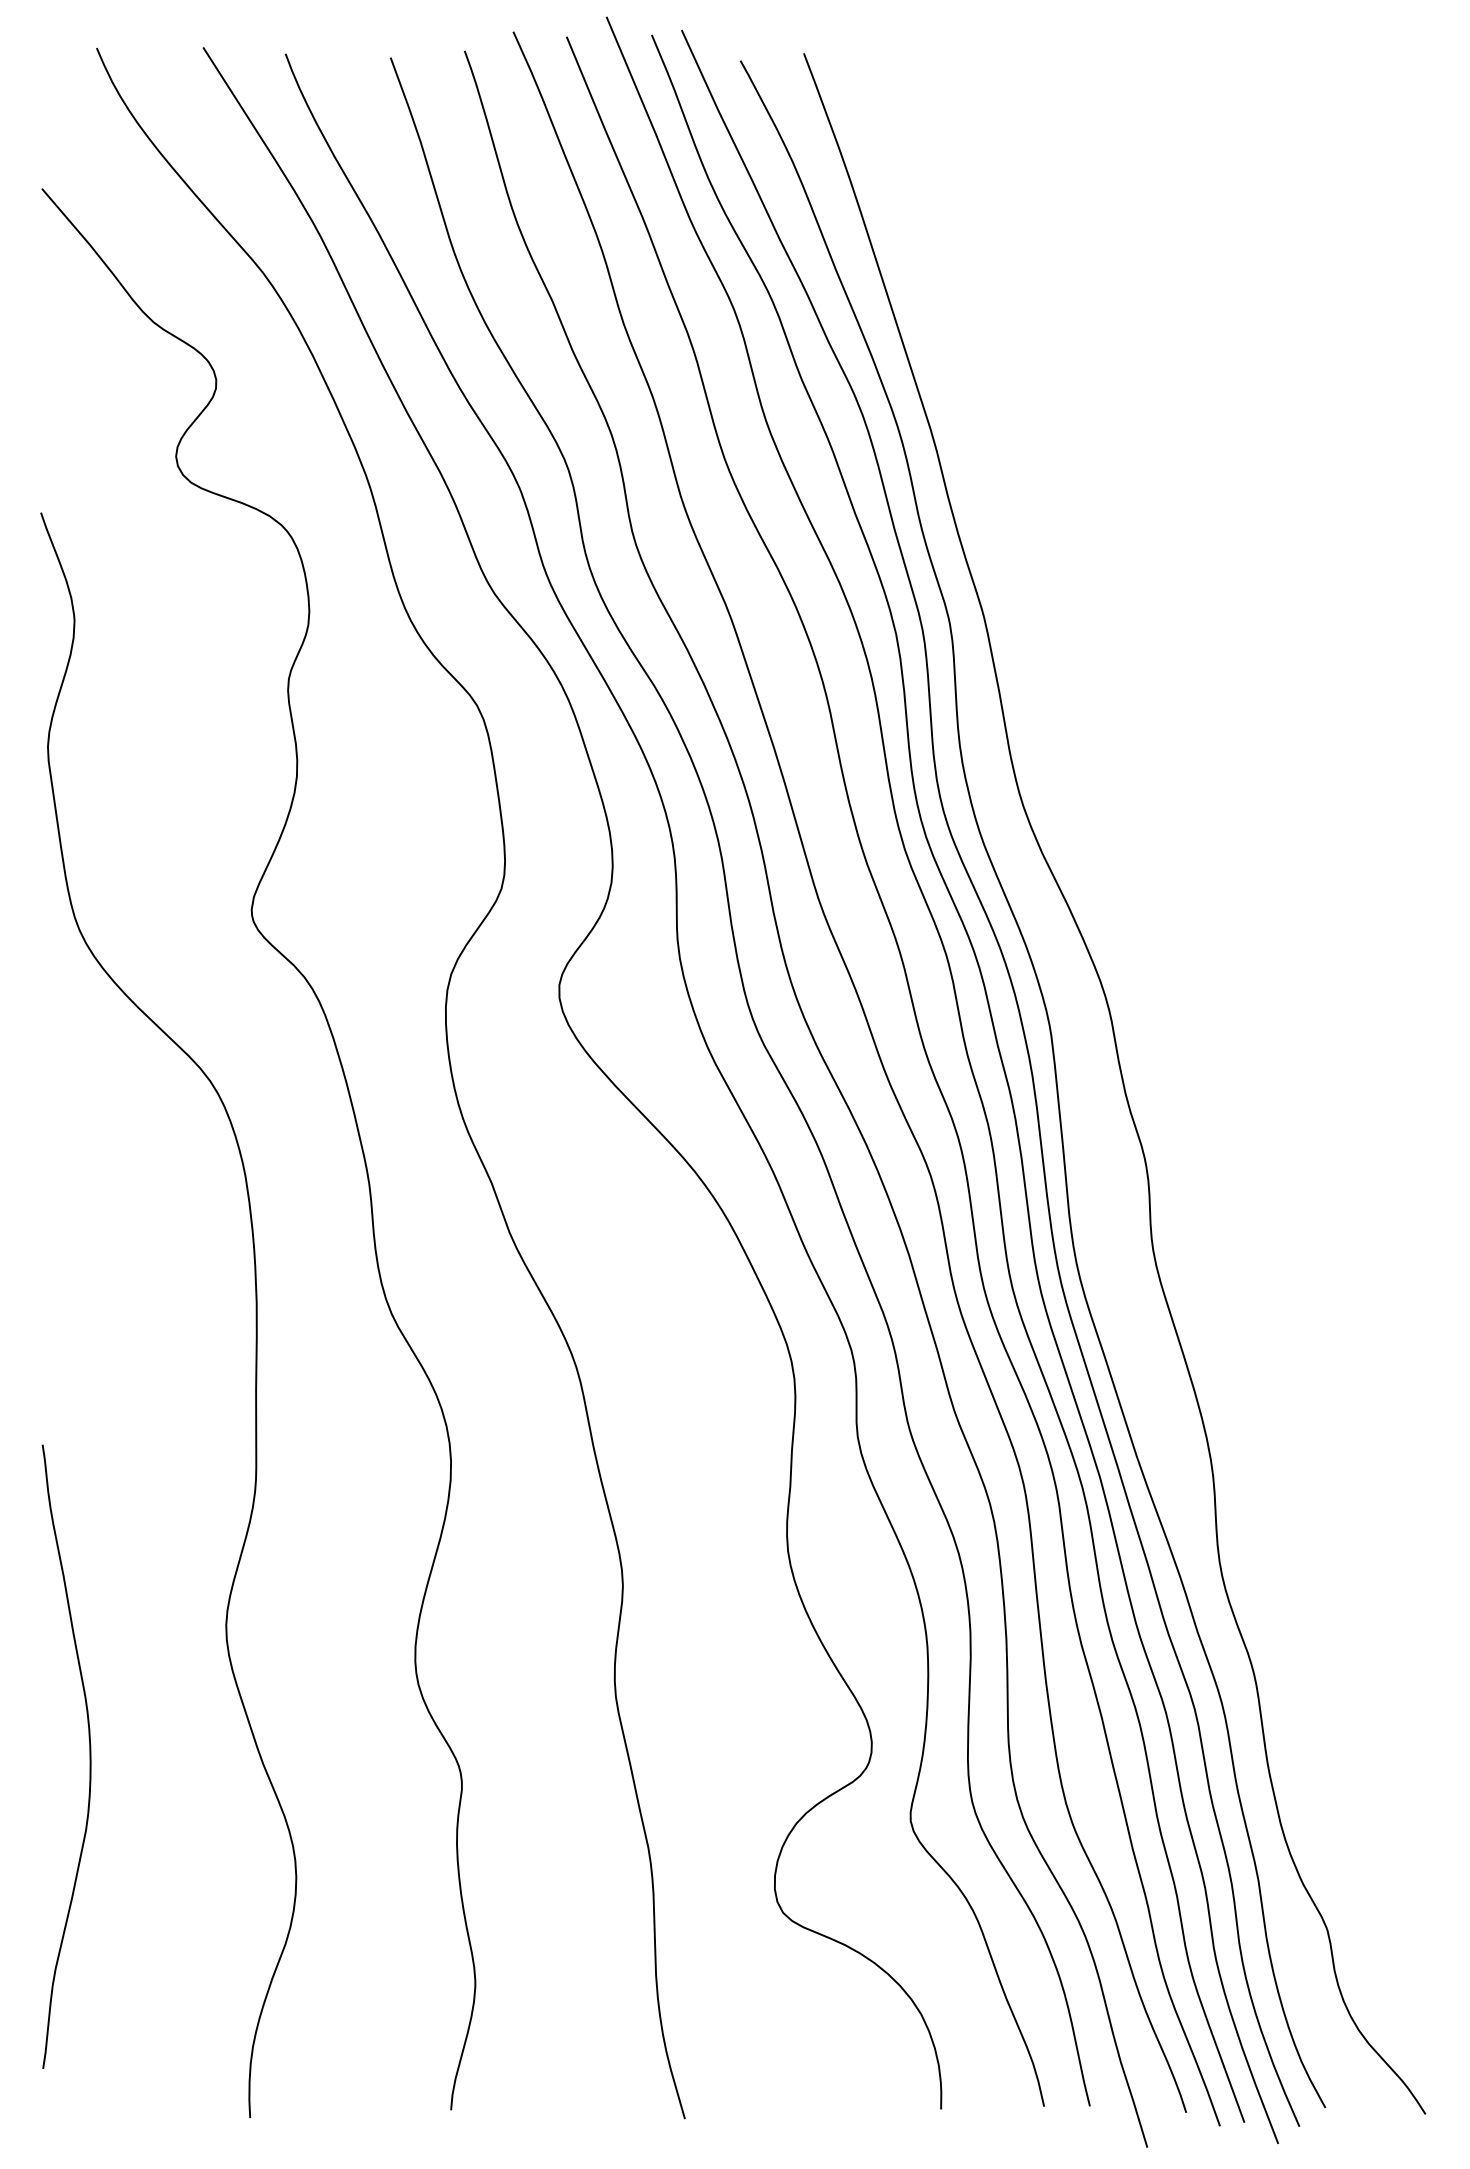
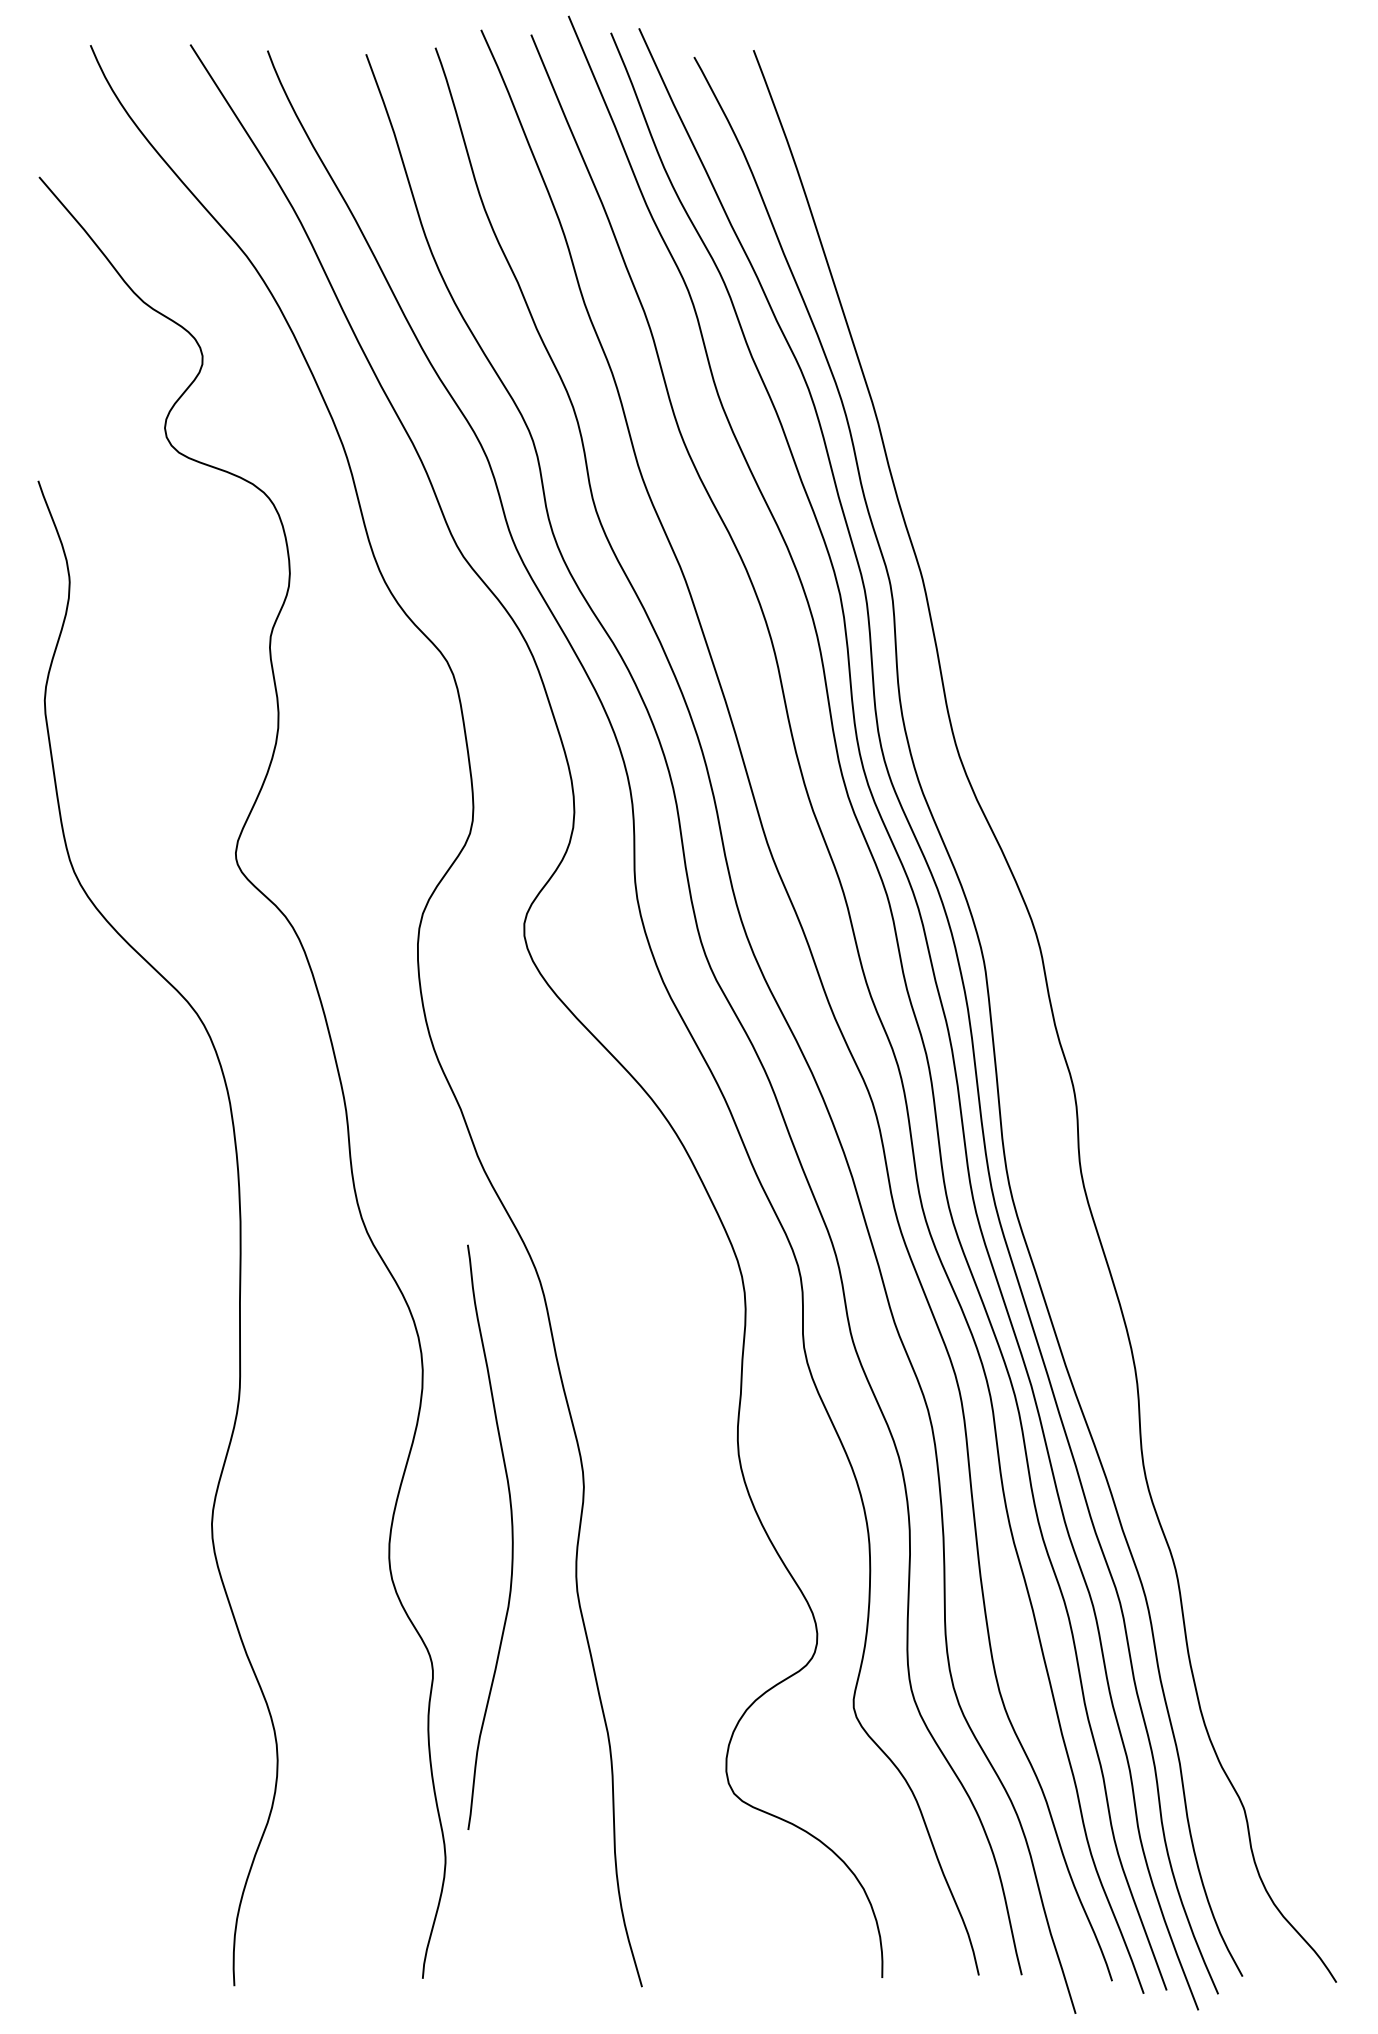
curve: (89, 1755) -> (511, 1536), moved

